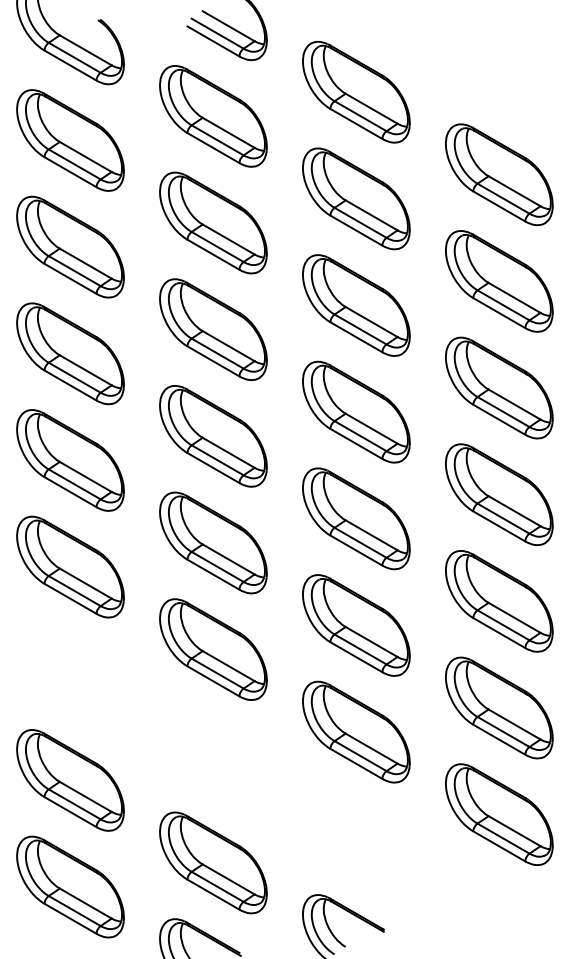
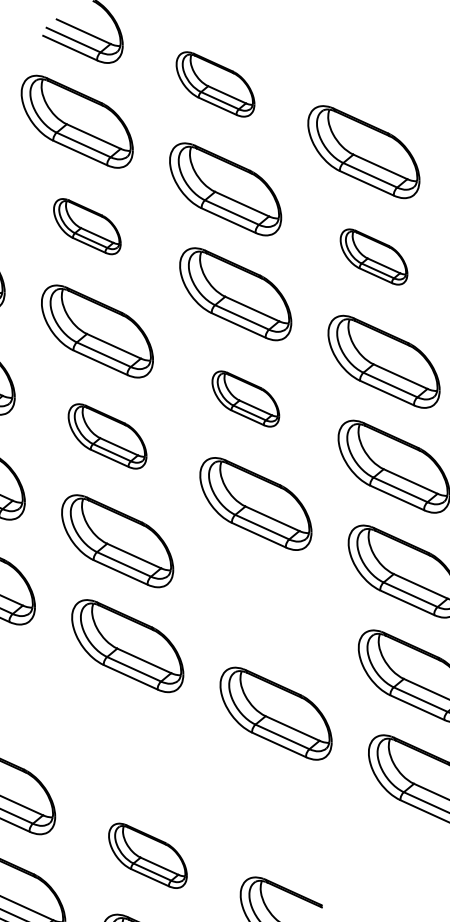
part: (356, 91) -> (215, 83), size x0.7
part: (213, 222) -> (87, 226), size x0.6
part: (499, 281) -> (374, 257), size x0.6
part: (356, 411) -> (245, 398), size x0.6
part: (213, 436) -> (107, 436), size x0.7
part: (356, 625) -> (266, 608), removed
part: (213, 862) -> (147, 855), size x0.7

